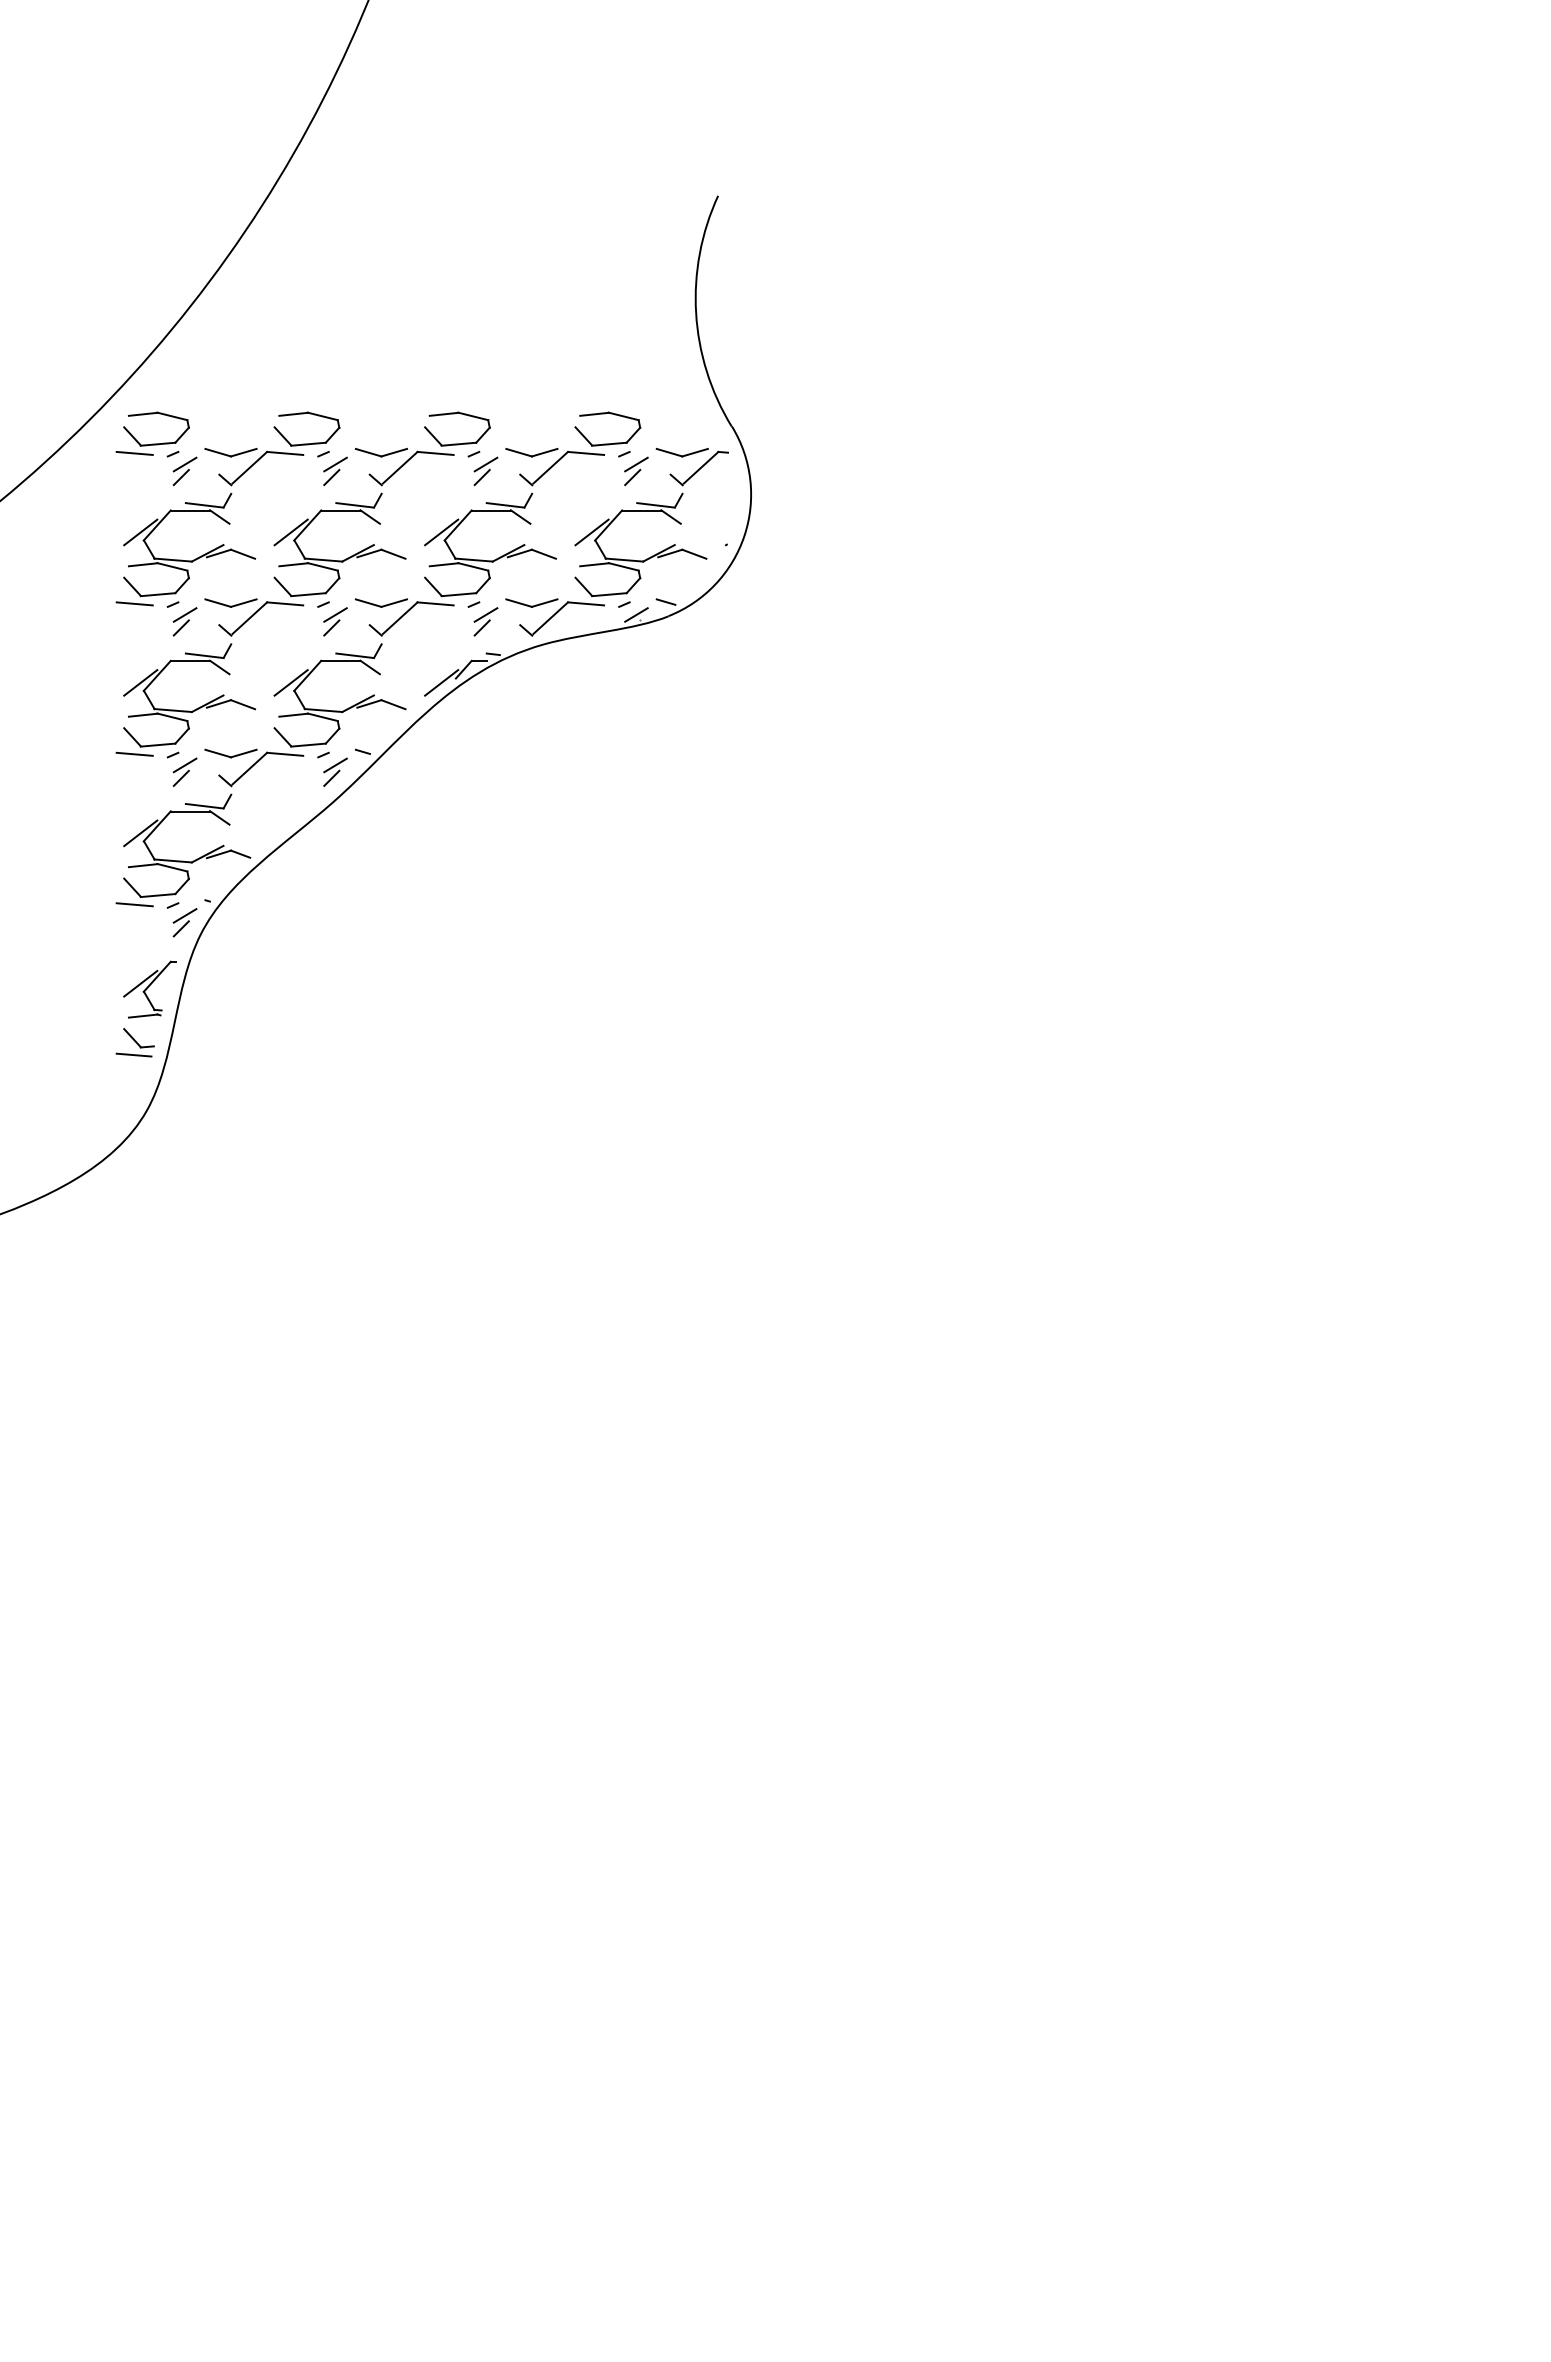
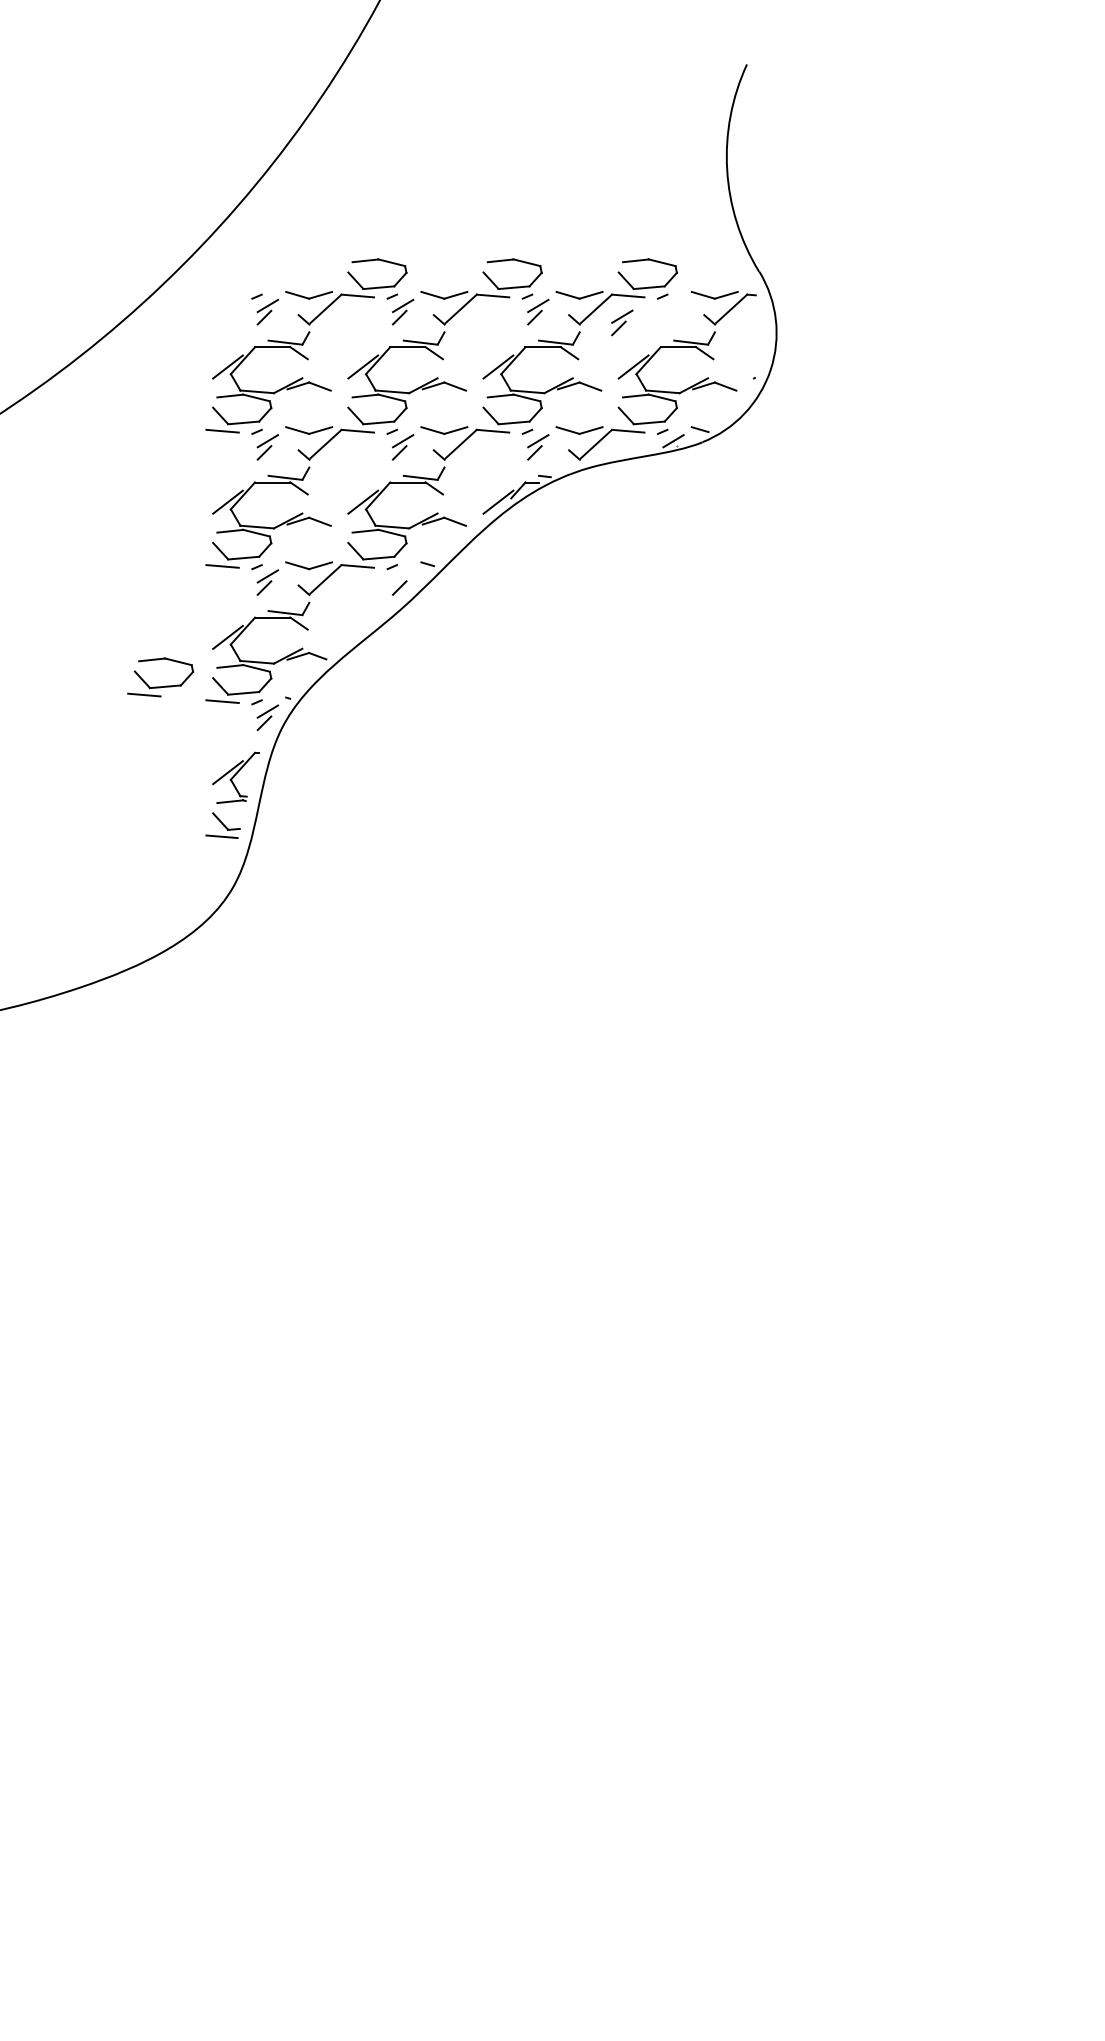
part: (152, 443) -> (160, 686), moved
part: (636, 471) -> (622, 323), moved
line: (335, 765) -> (403, 576), removed

